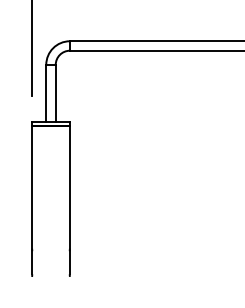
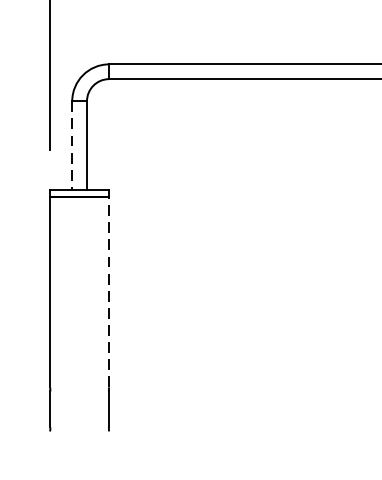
line: (46, 93) -> (72, 145), solid -> dashed
line: (69, 186) -> (108, 290), solid -> dashed

